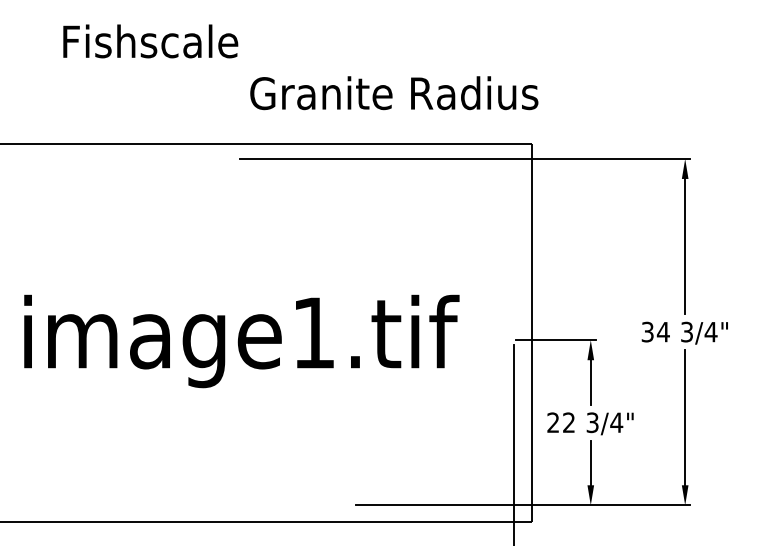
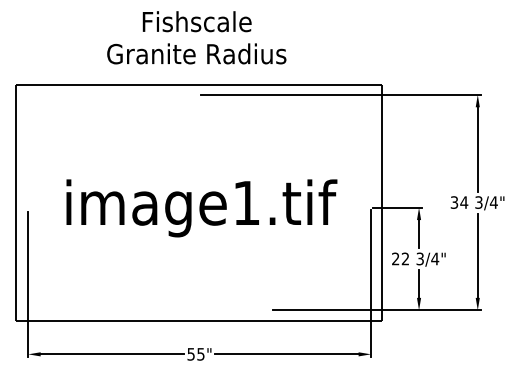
text: (149, 41) -> (196, 21), moved
text: (393, 92) -> (196, 53), moved

